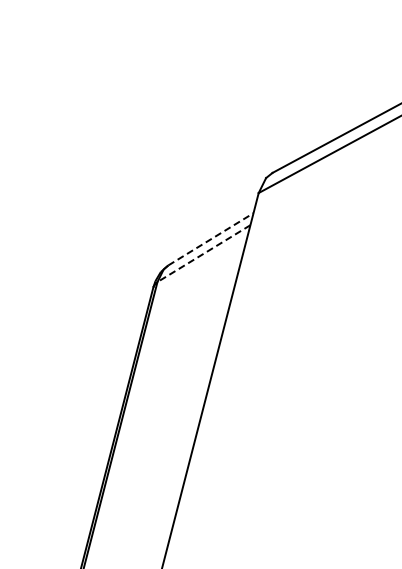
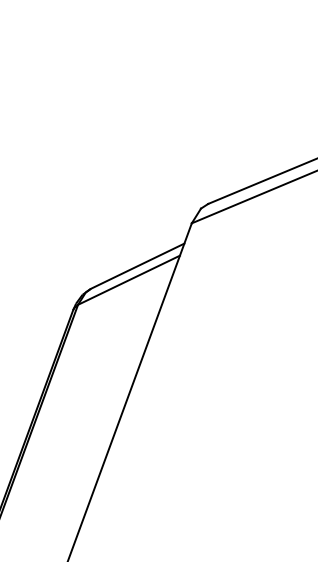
line: (211, 239) -> (138, 266), dashed -> solid
line: (203, 253) -> (128, 280), dashed -> solid

